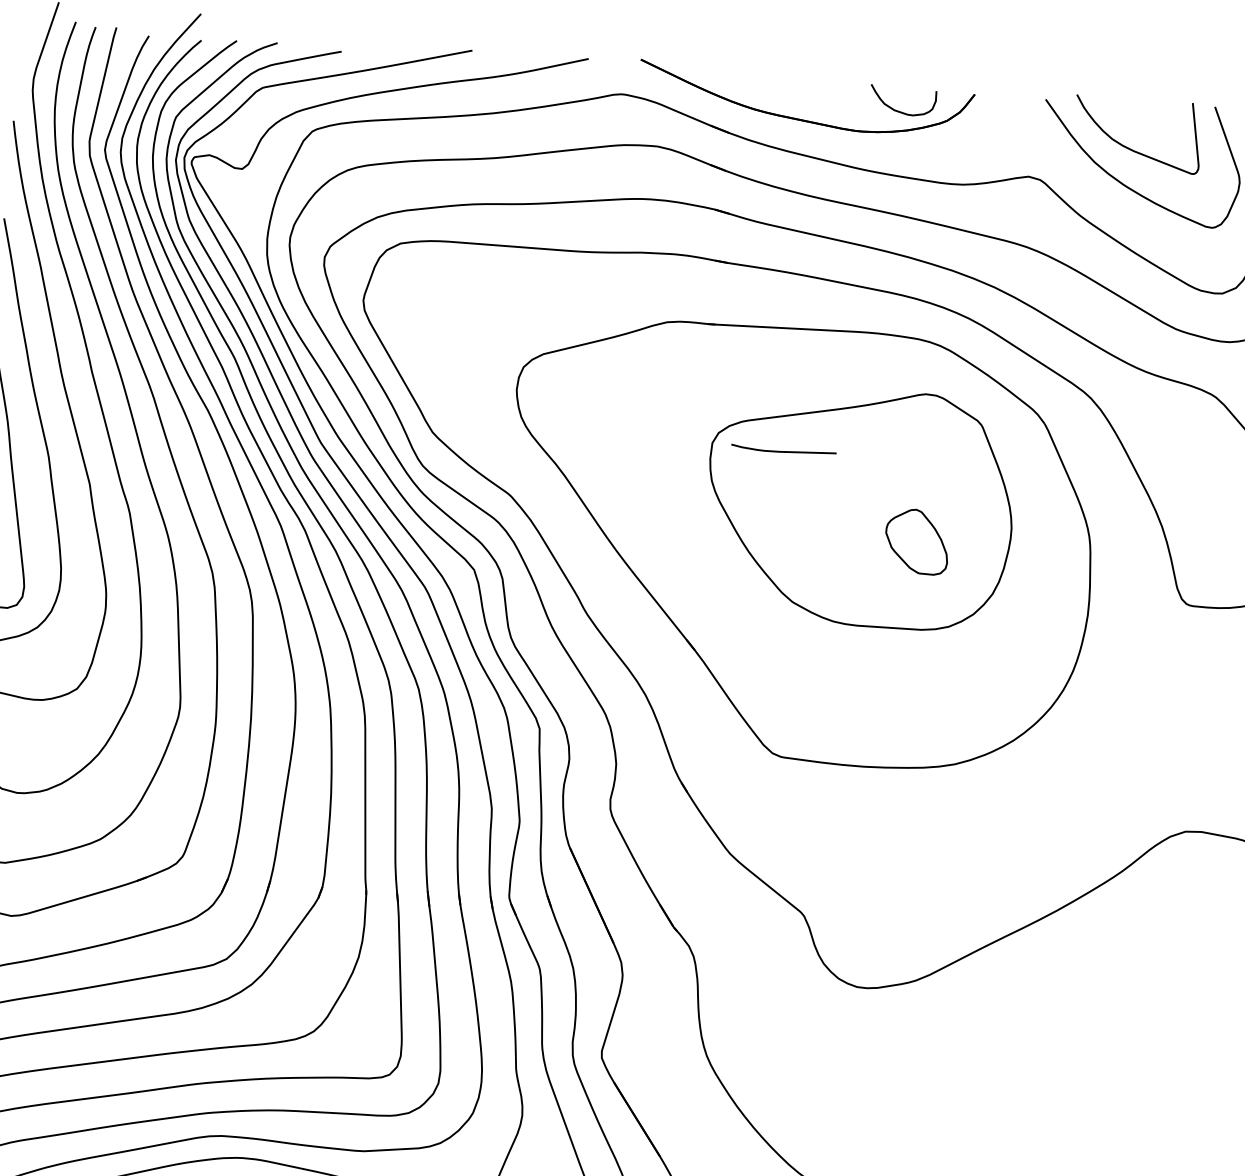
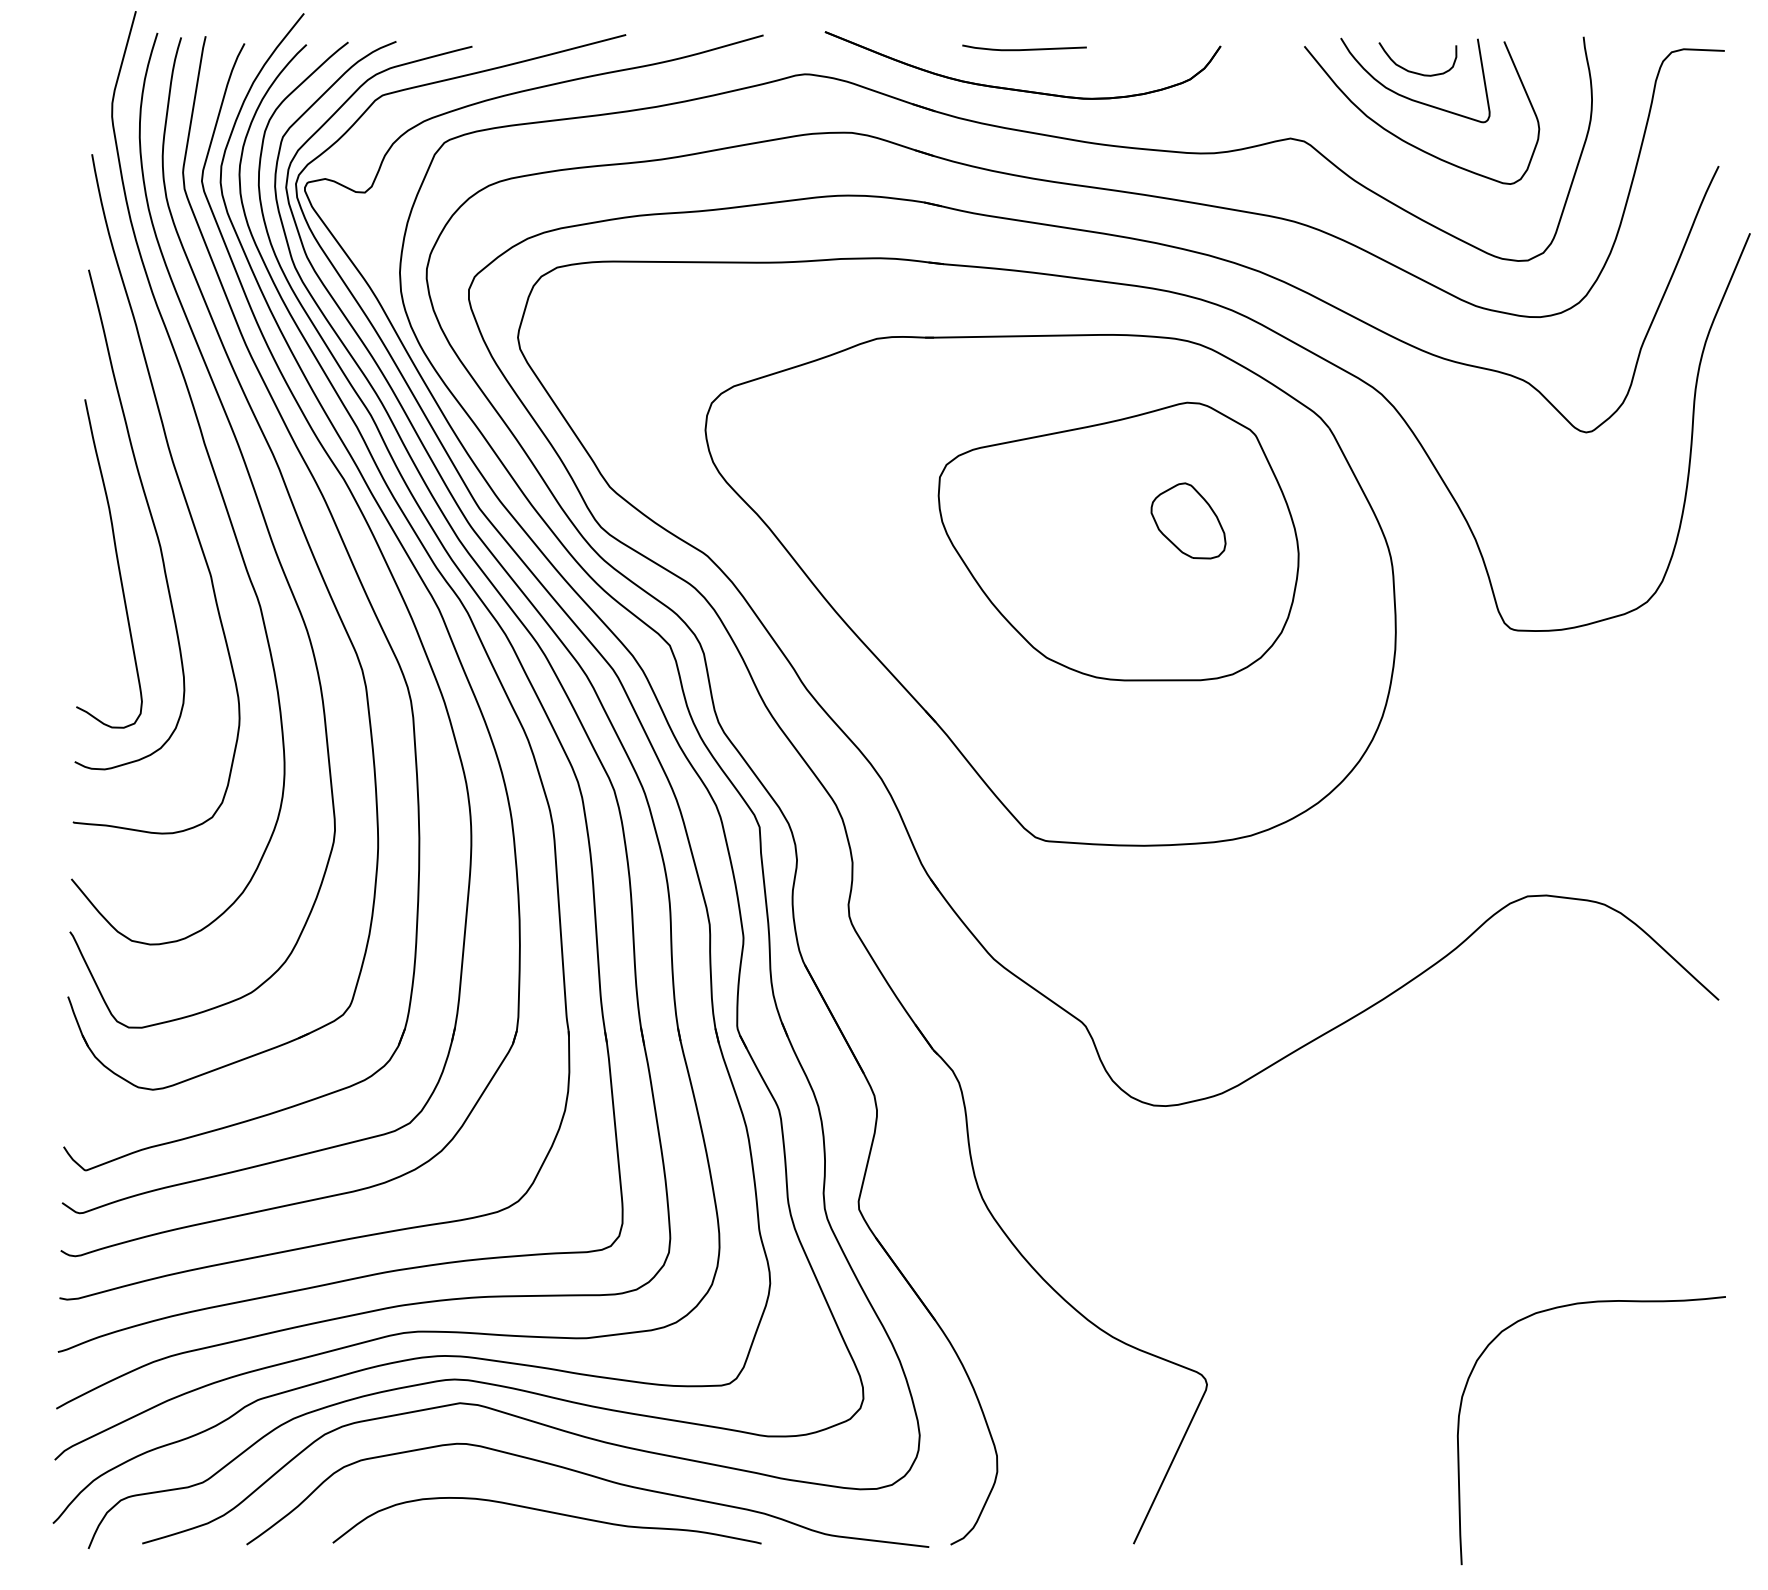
curve: (899, 110) -> (1414, 71), moved
curve: (783, 451) -> (1024, 49), moved
part: (917, 541) -> (1188, 520), moved

